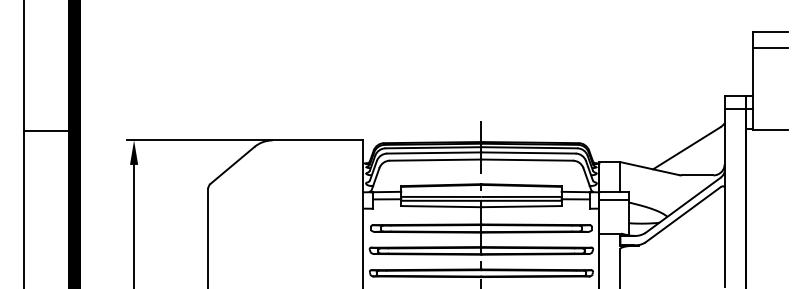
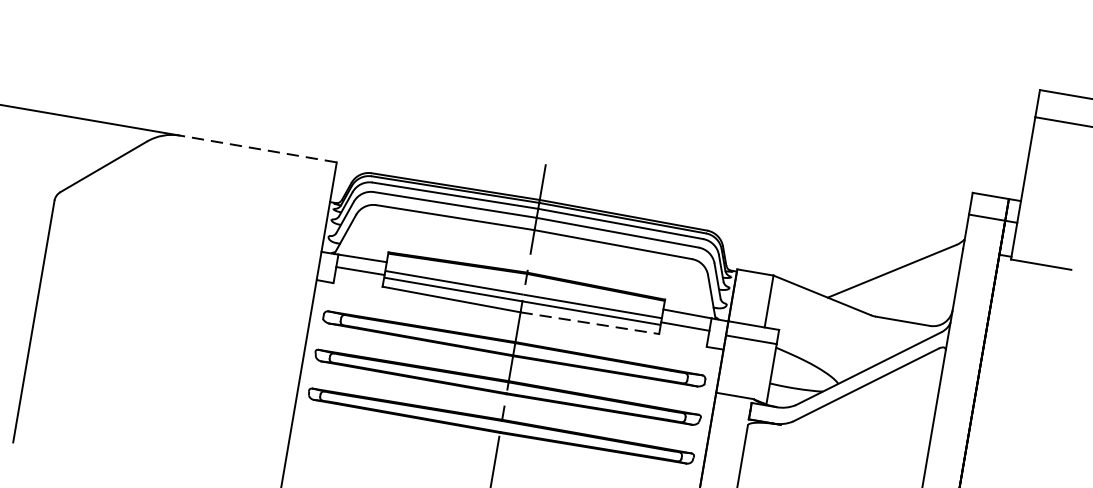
line: (317, 140) -> (257, 148), solid -> dashed
line: (522, 206) -> (591, 323), solid -> dashed

